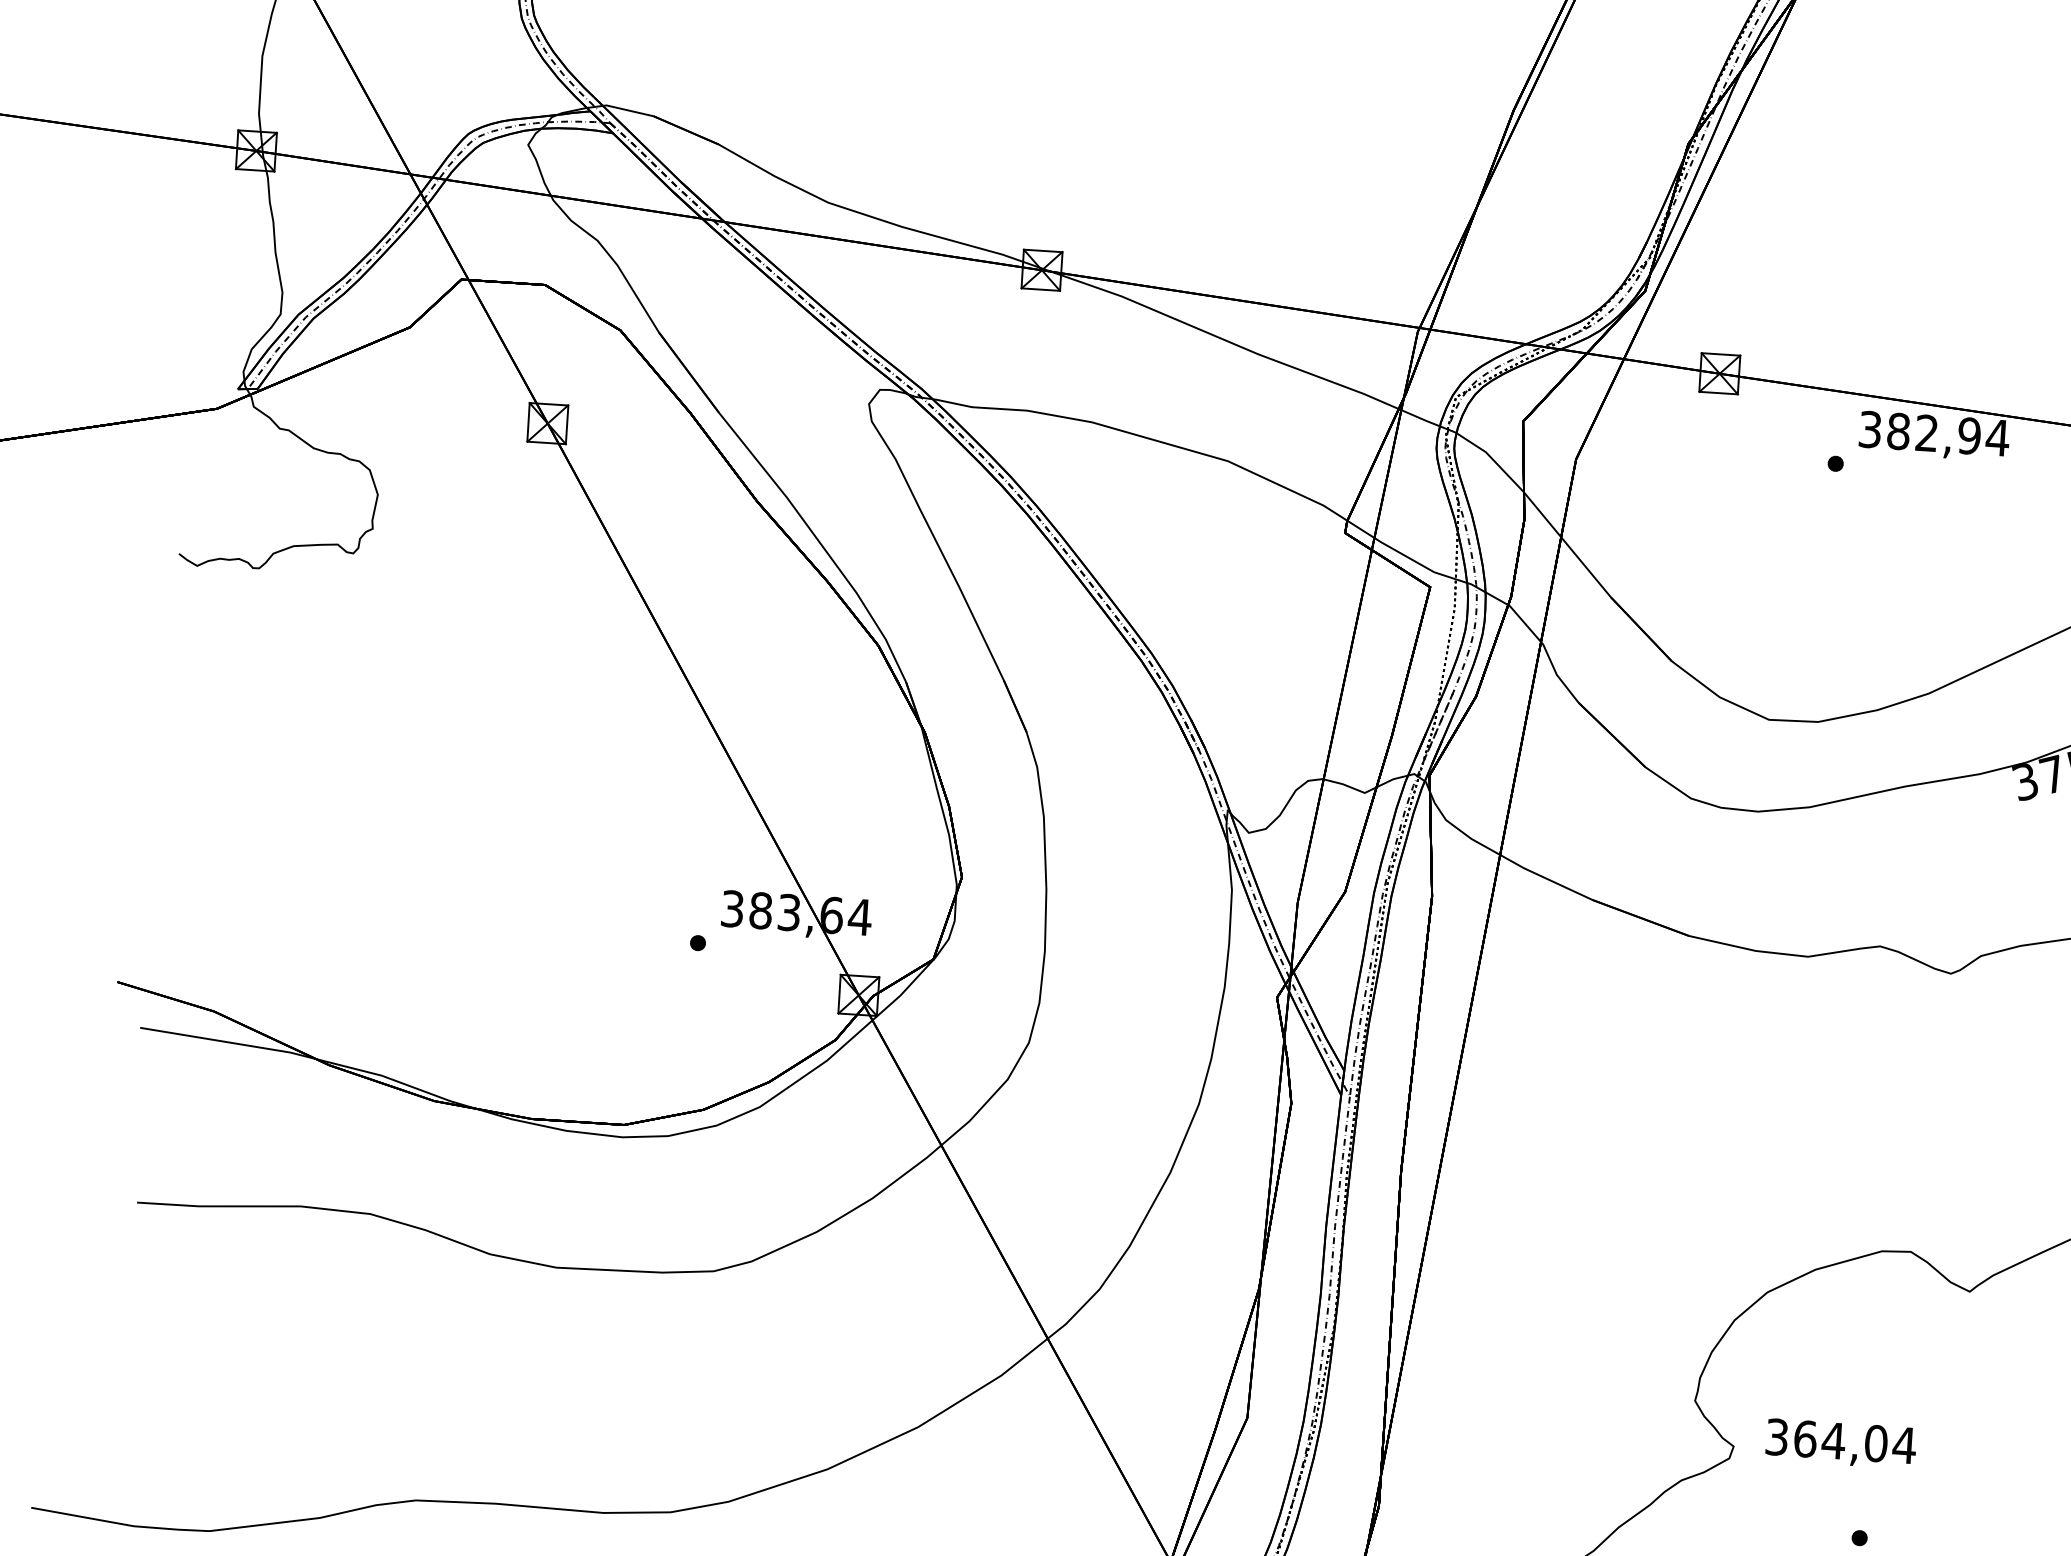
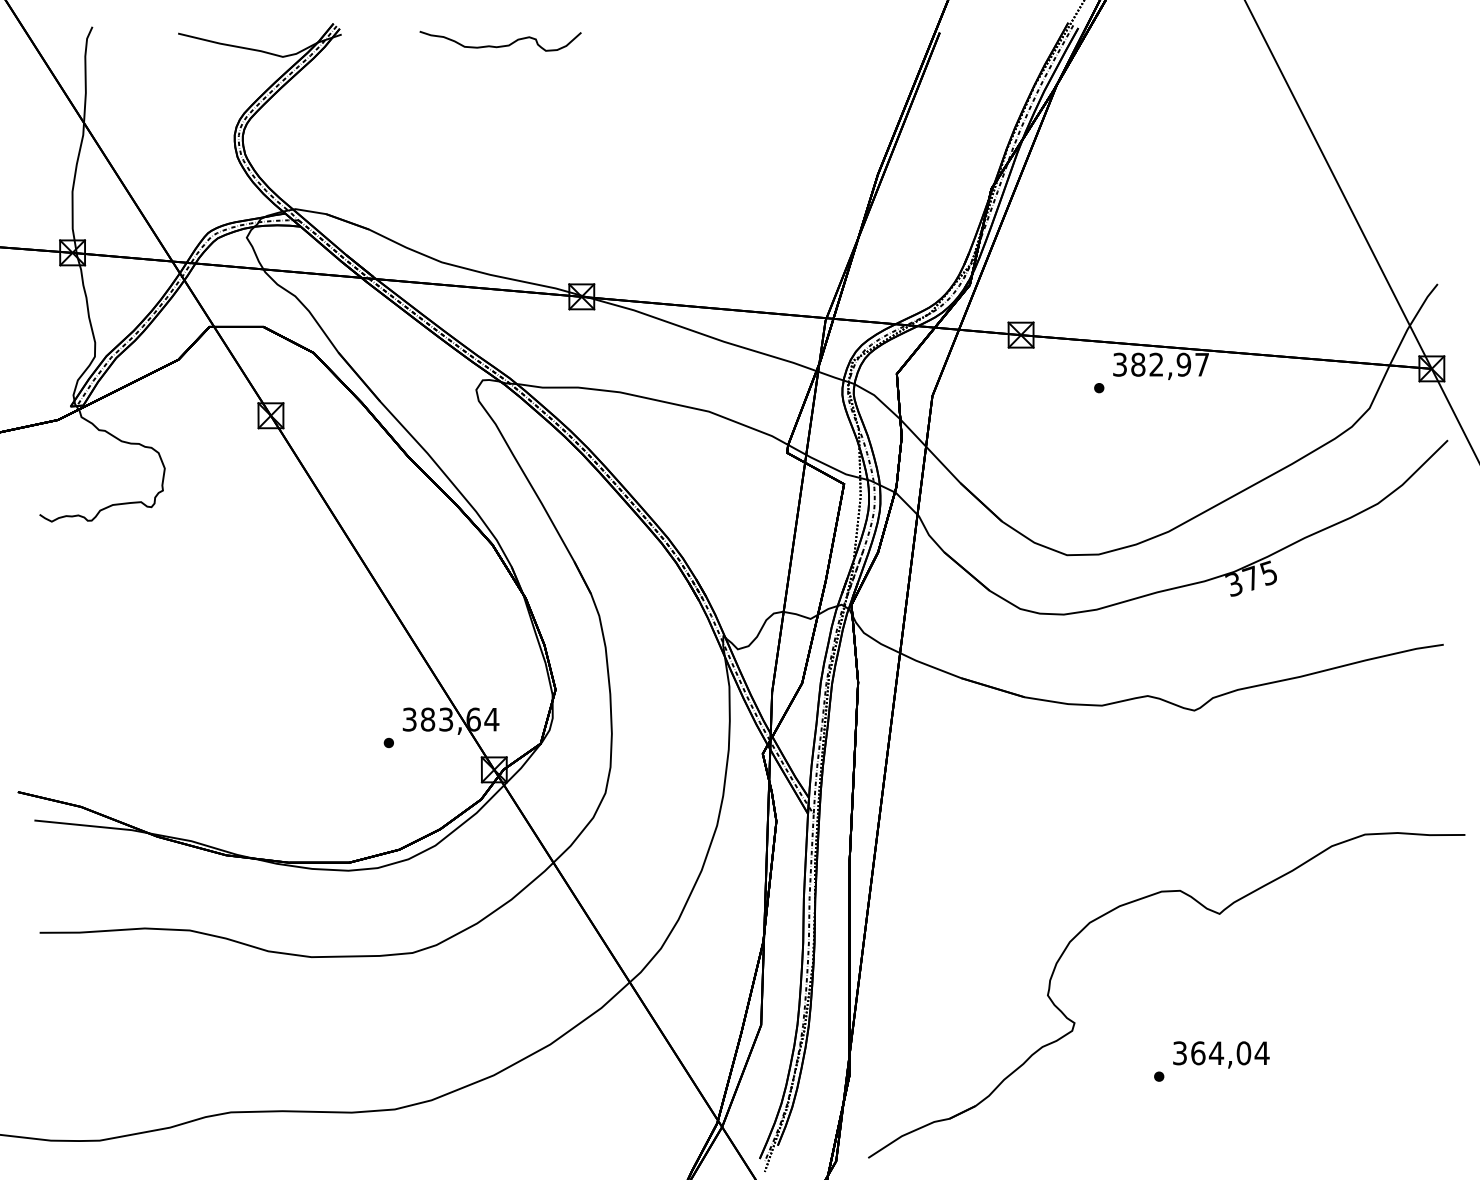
text: (1996, 437) -> (1201, 364), 382,94 -> 382,97
text: (1841, 1443) -> (1221, 1054), moved

